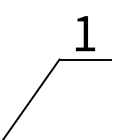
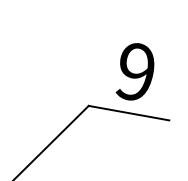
text: (84, 33) -> (135, 71), 1 -> 9

